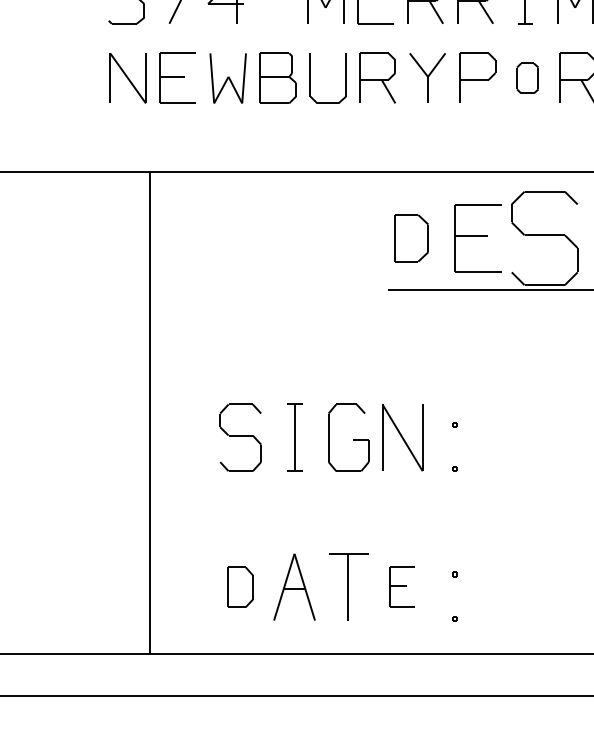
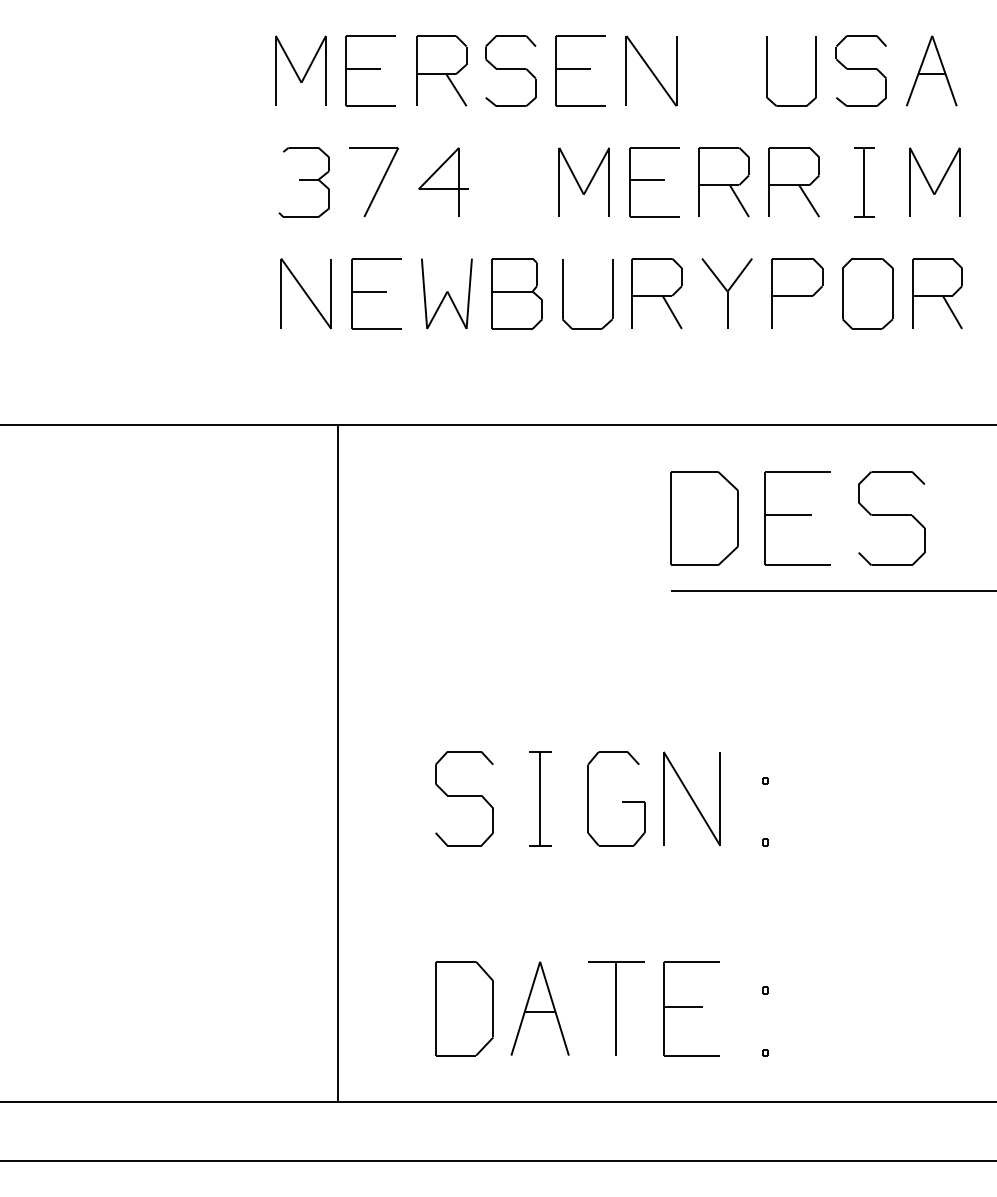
part: (527, 78) -> (867, 293), size x1.67
part: (411, 238) -> (704, 518), size x1.43
part: (544, 238) -> (891, 518), size x0.71
part: (240, 587) -> (464, 1008), size x1.67
part: (402, 587) -> (691, 1008), size x1.67

